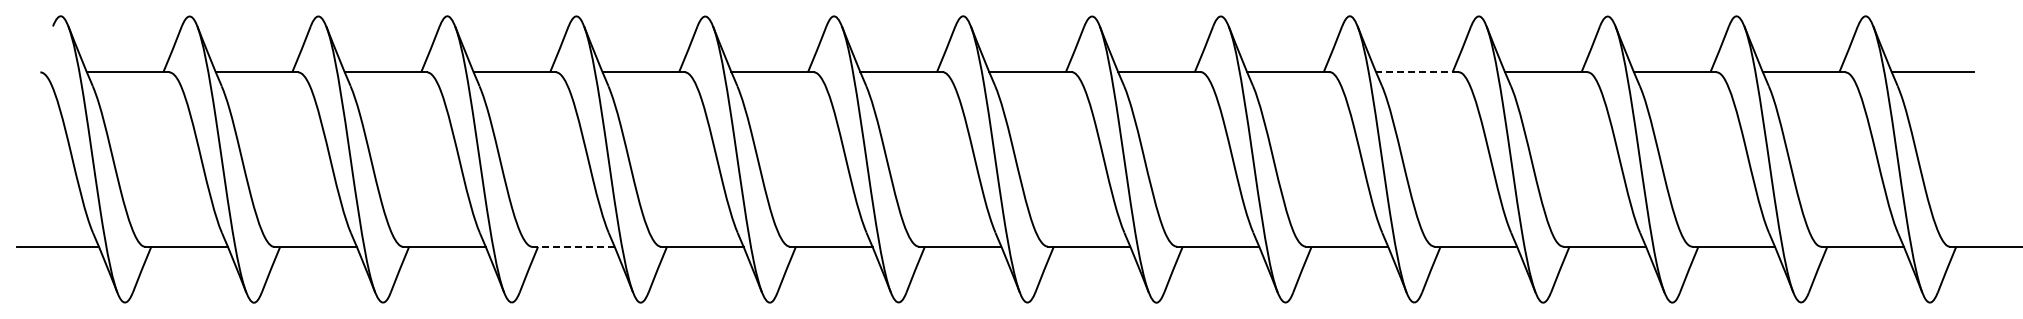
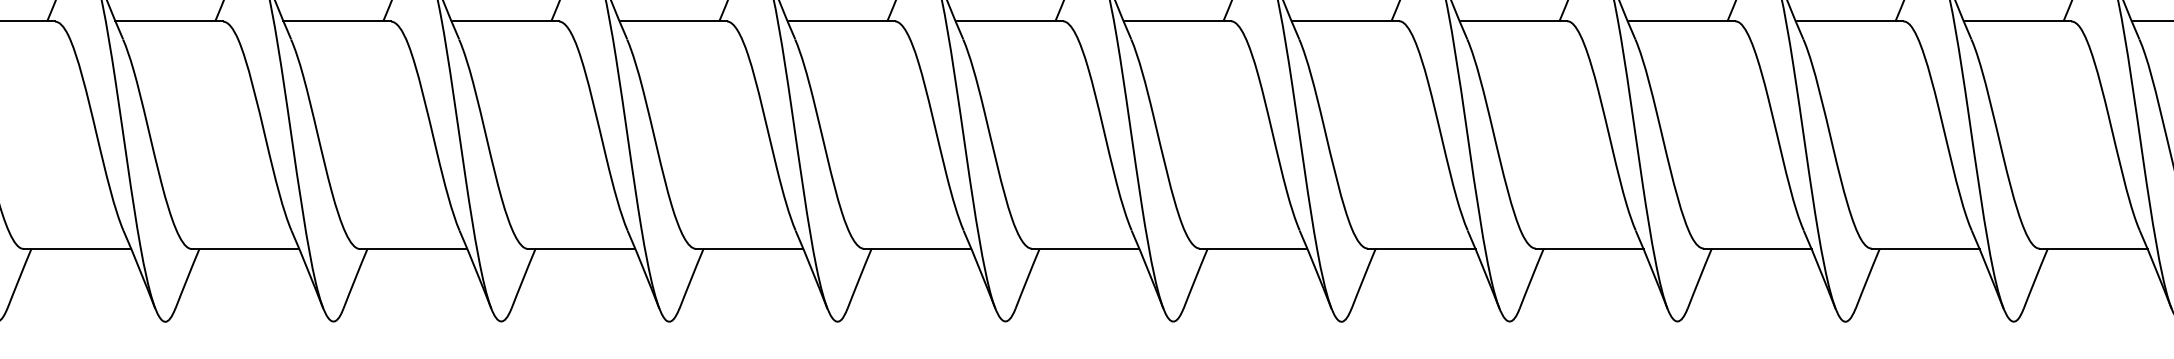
line: (1416, 72) -> (1680, 21), dashed -> solid
line: (572, 246) -> (580, 248), dashed -> solid

